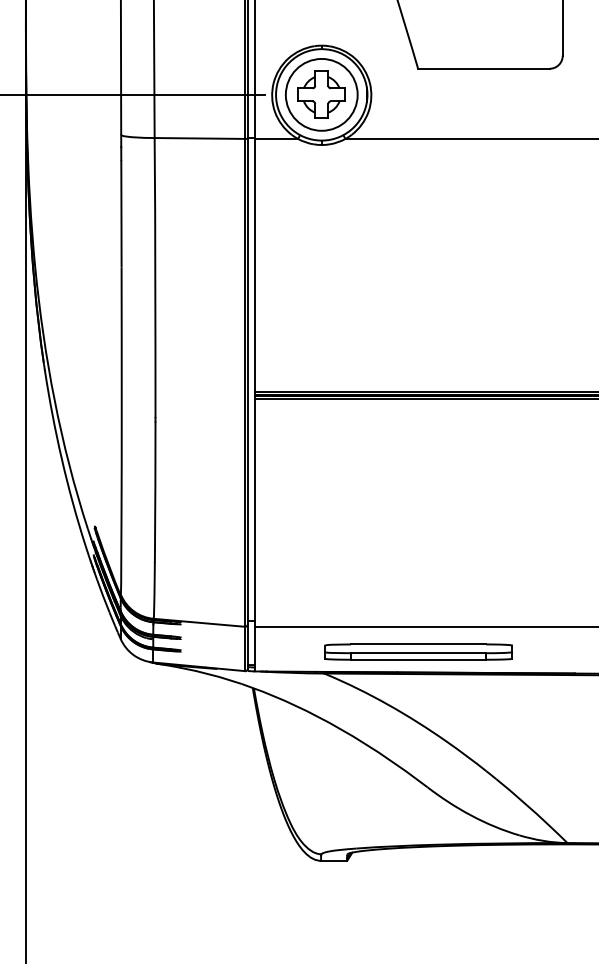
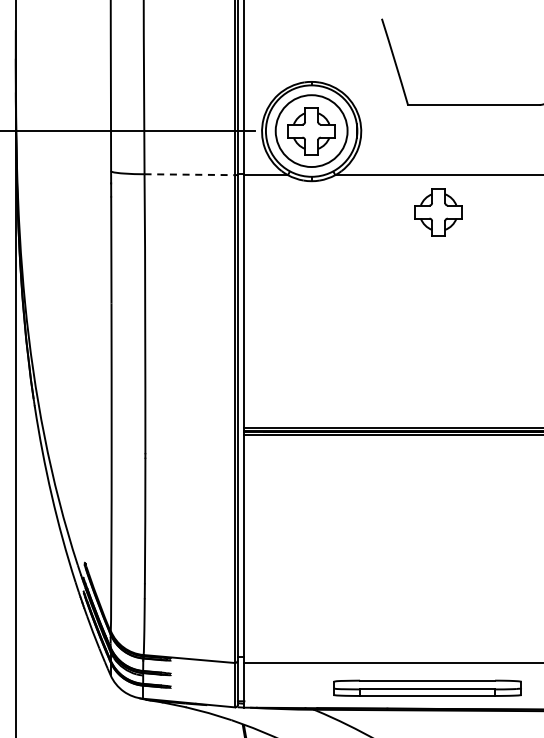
line: (200, 138) -> (190, 174), solid -> dashed
part: (448, 175) -> (438, 211), added
part: (418, 651) -> (427, 687), moved

